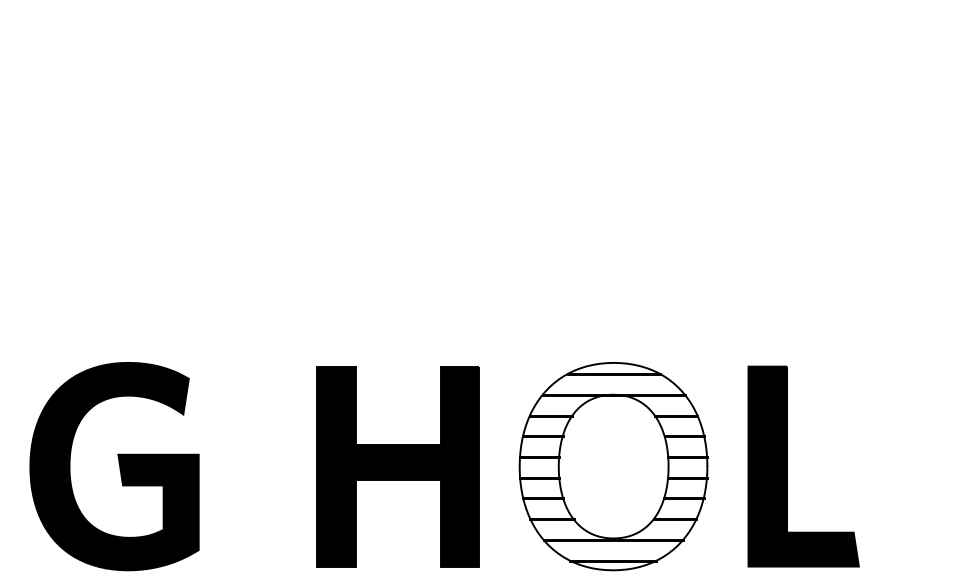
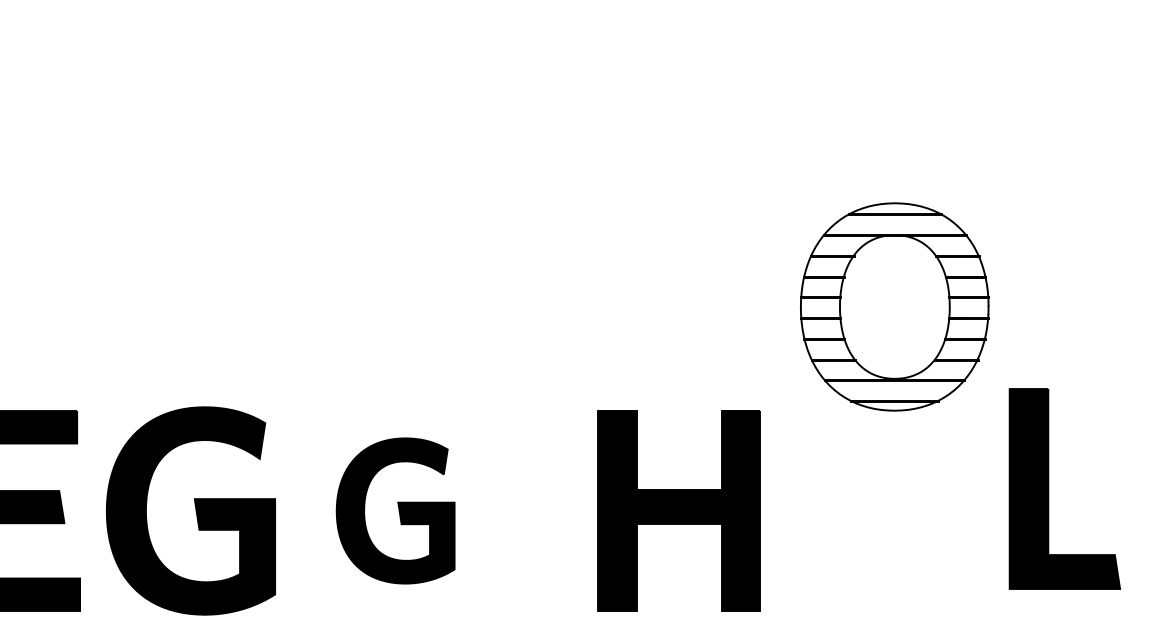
part: (114, 466) -> (395, 510), size x0.7
part: (613, 466) -> (894, 306), moved
part: (788, 466) -> (1049, 488), moved

